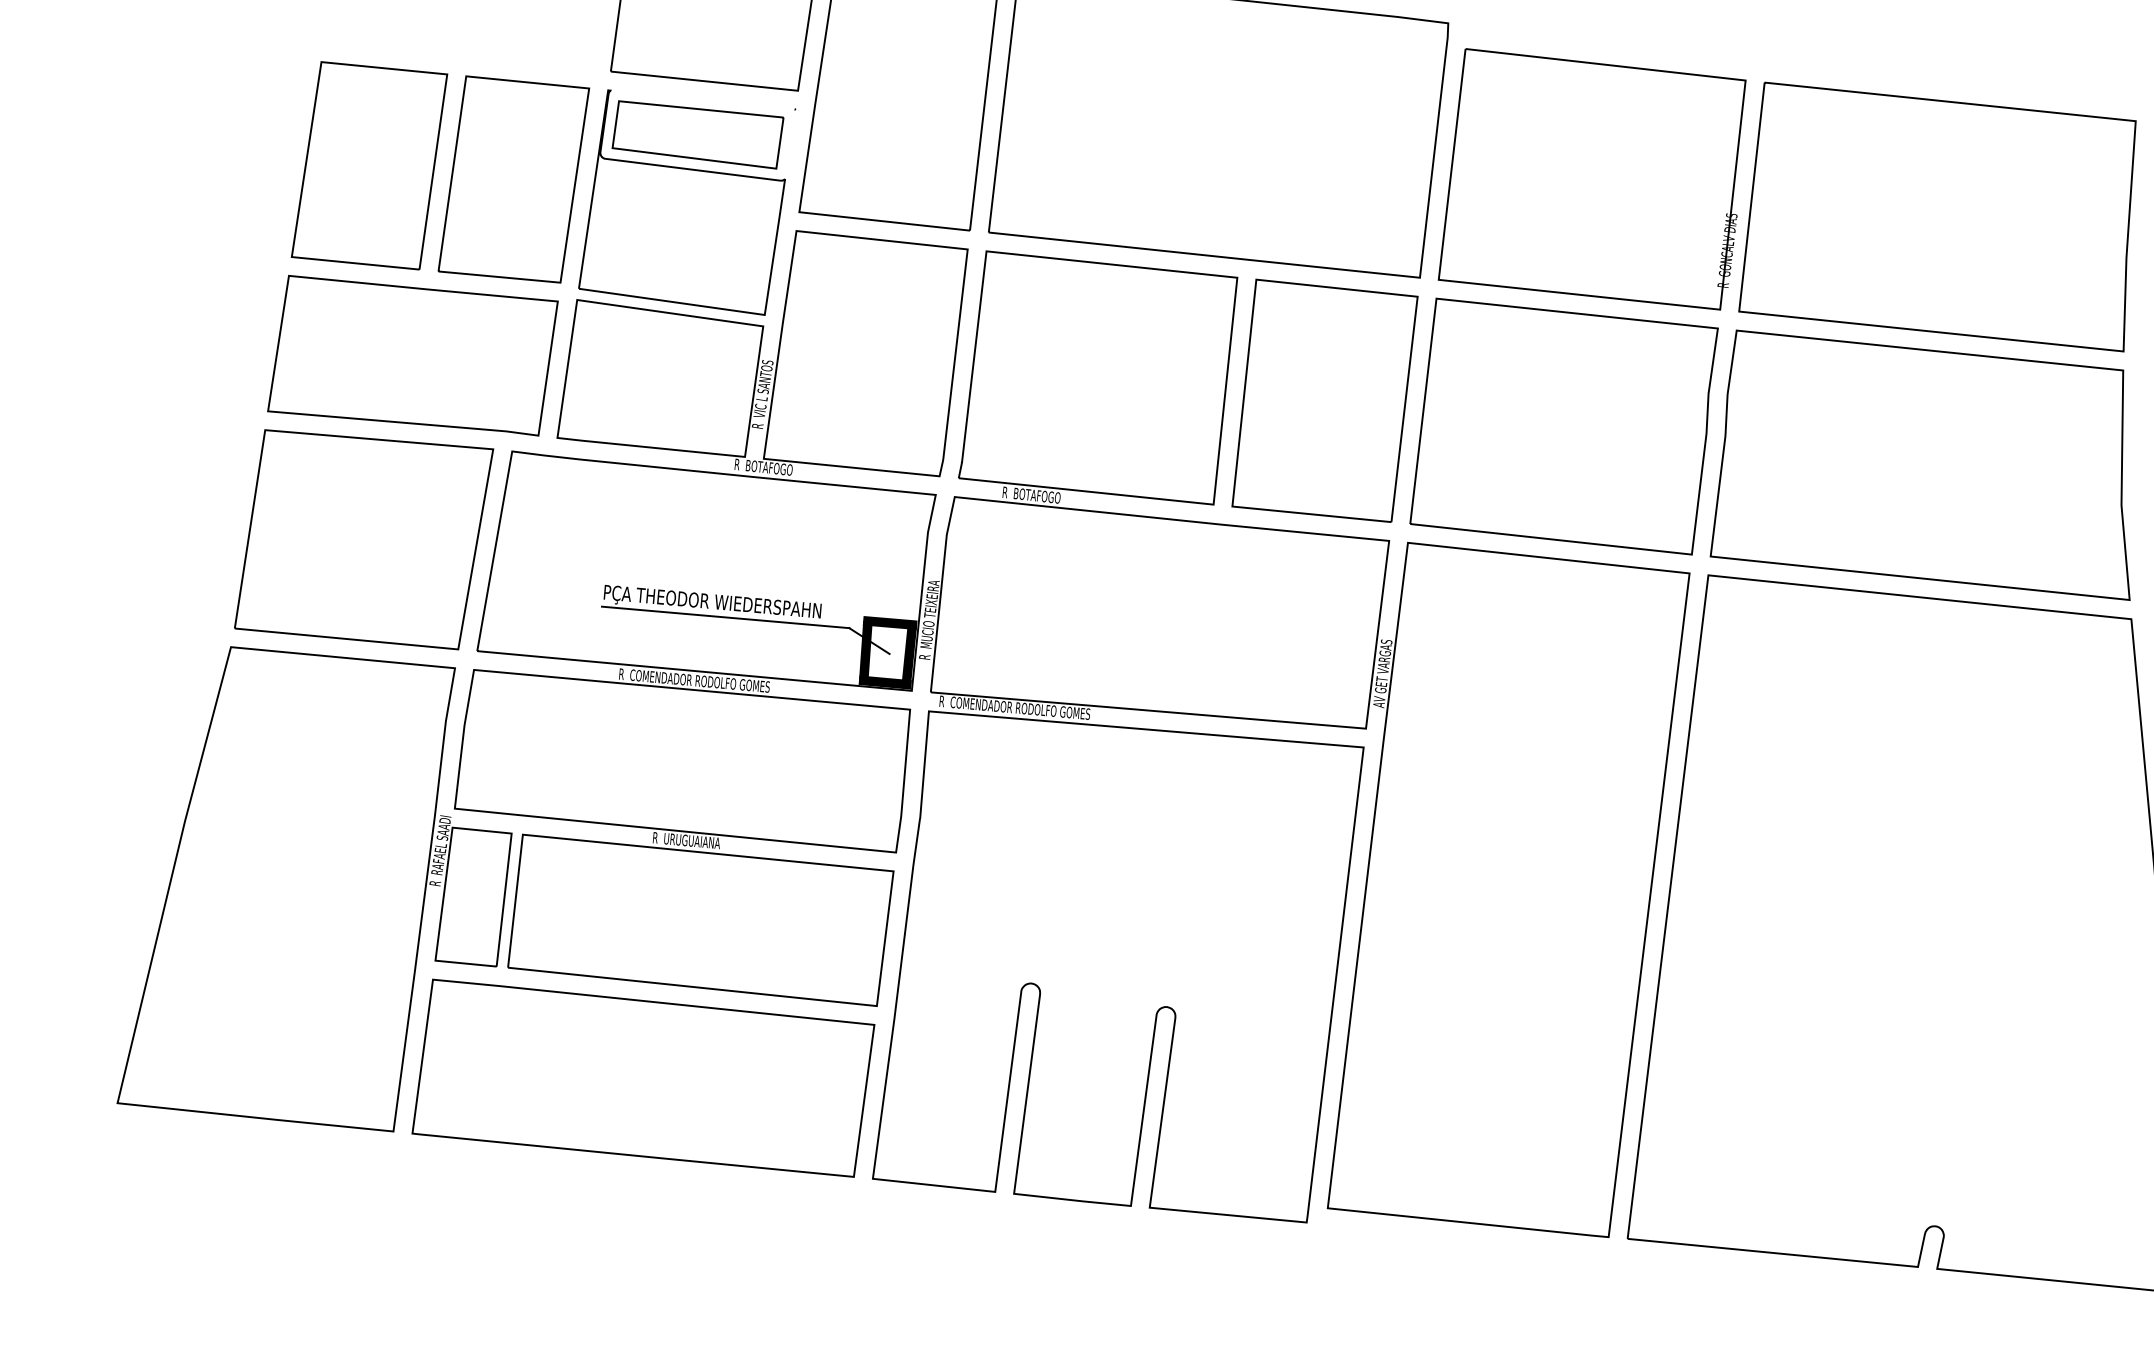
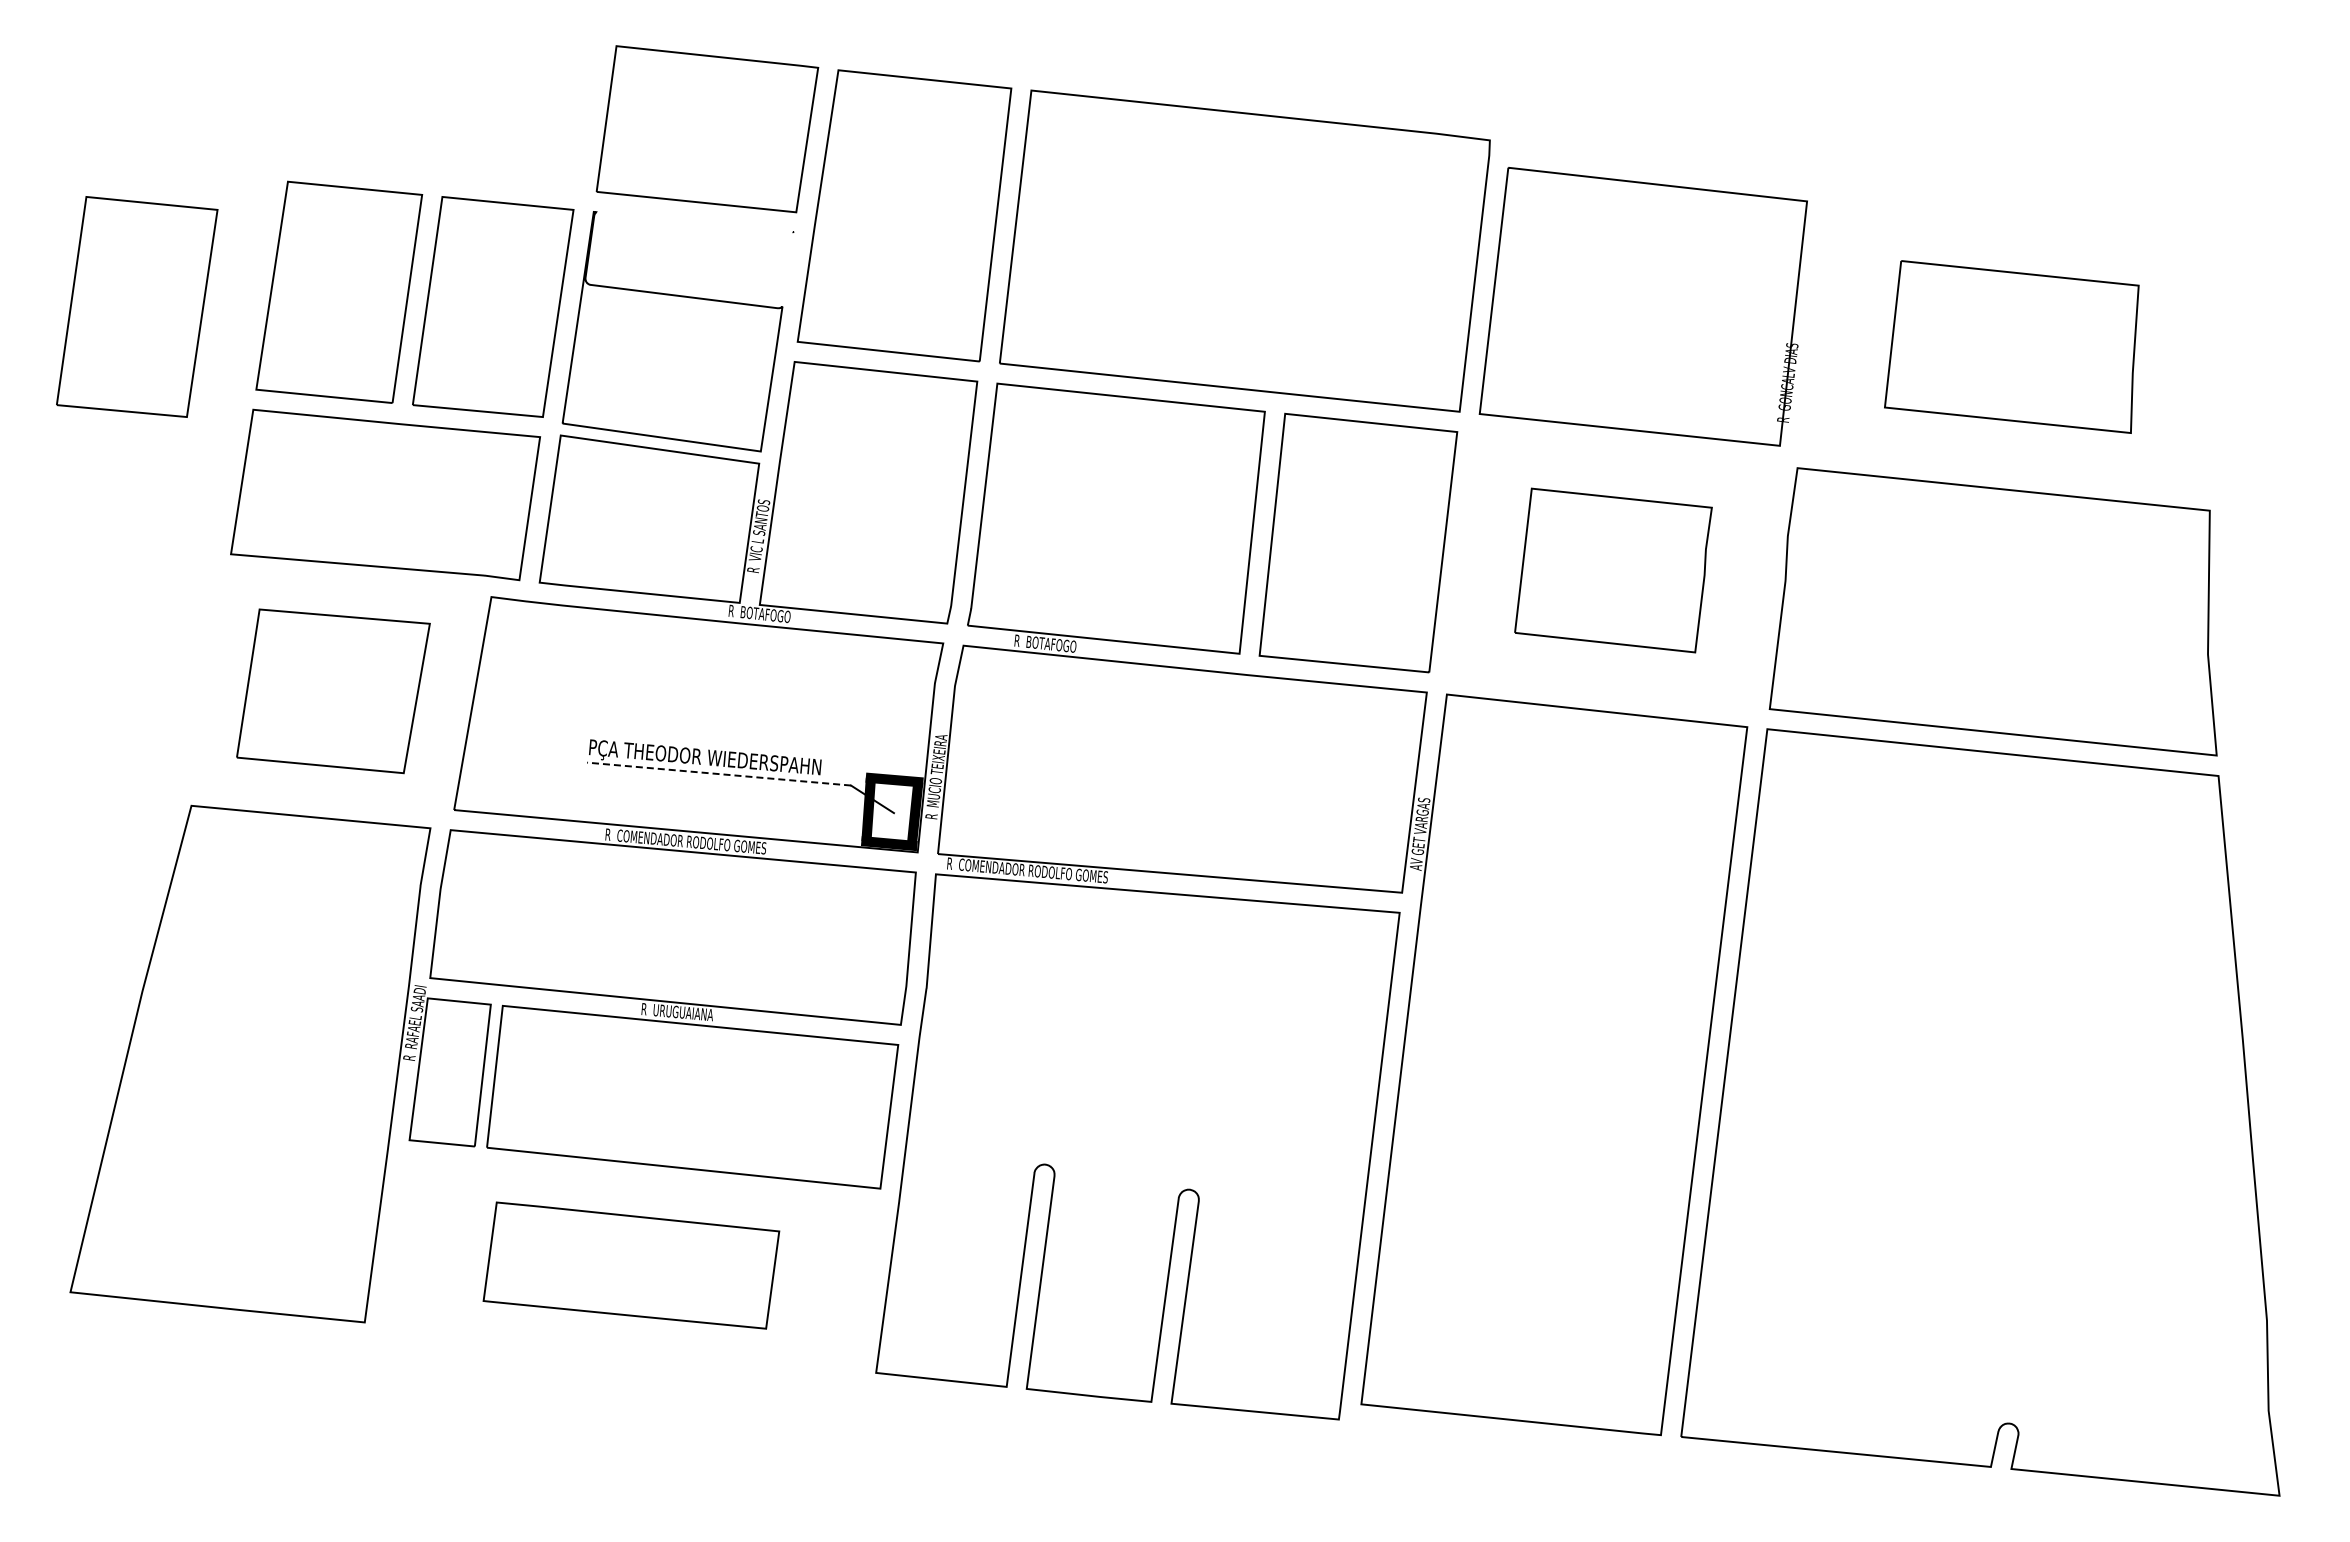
part: (697, 134) -> (689, 259), removed
part: (180, 179) -> (137, 306), added
part: (1937, 216) -> (2011, 346), size x0.6
part: (1564, 426) -> (1613, 570), size x0.6
part: (364, 539) -> (333, 691), size x0.7
line: (725, 617) -> (718, 774), solid -> dashed
part: (643, 1078) -> (631, 1265), size x0.6

